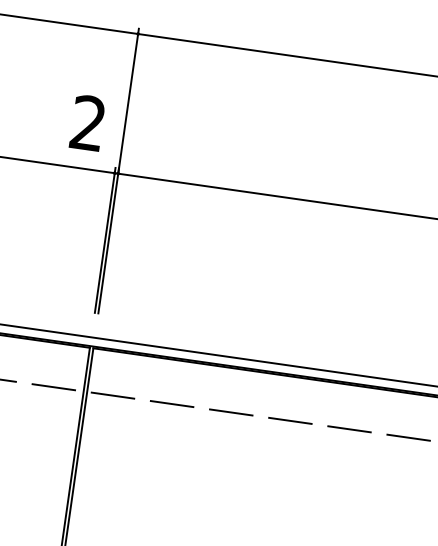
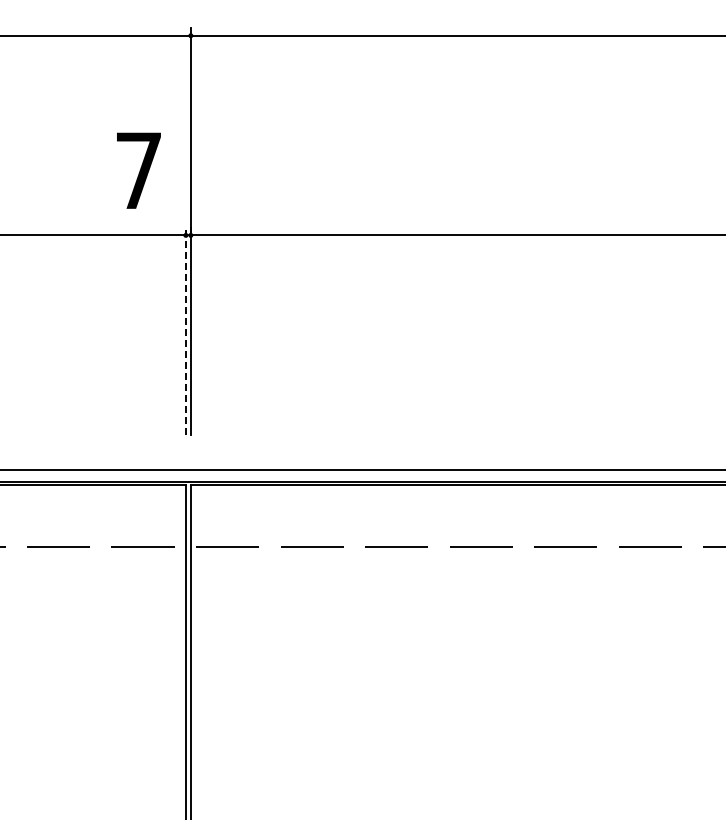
text: (88, 122) -> (138, 169), 2 -> 7
line: (104, 240) -> (185, 331), solid -> dashed

